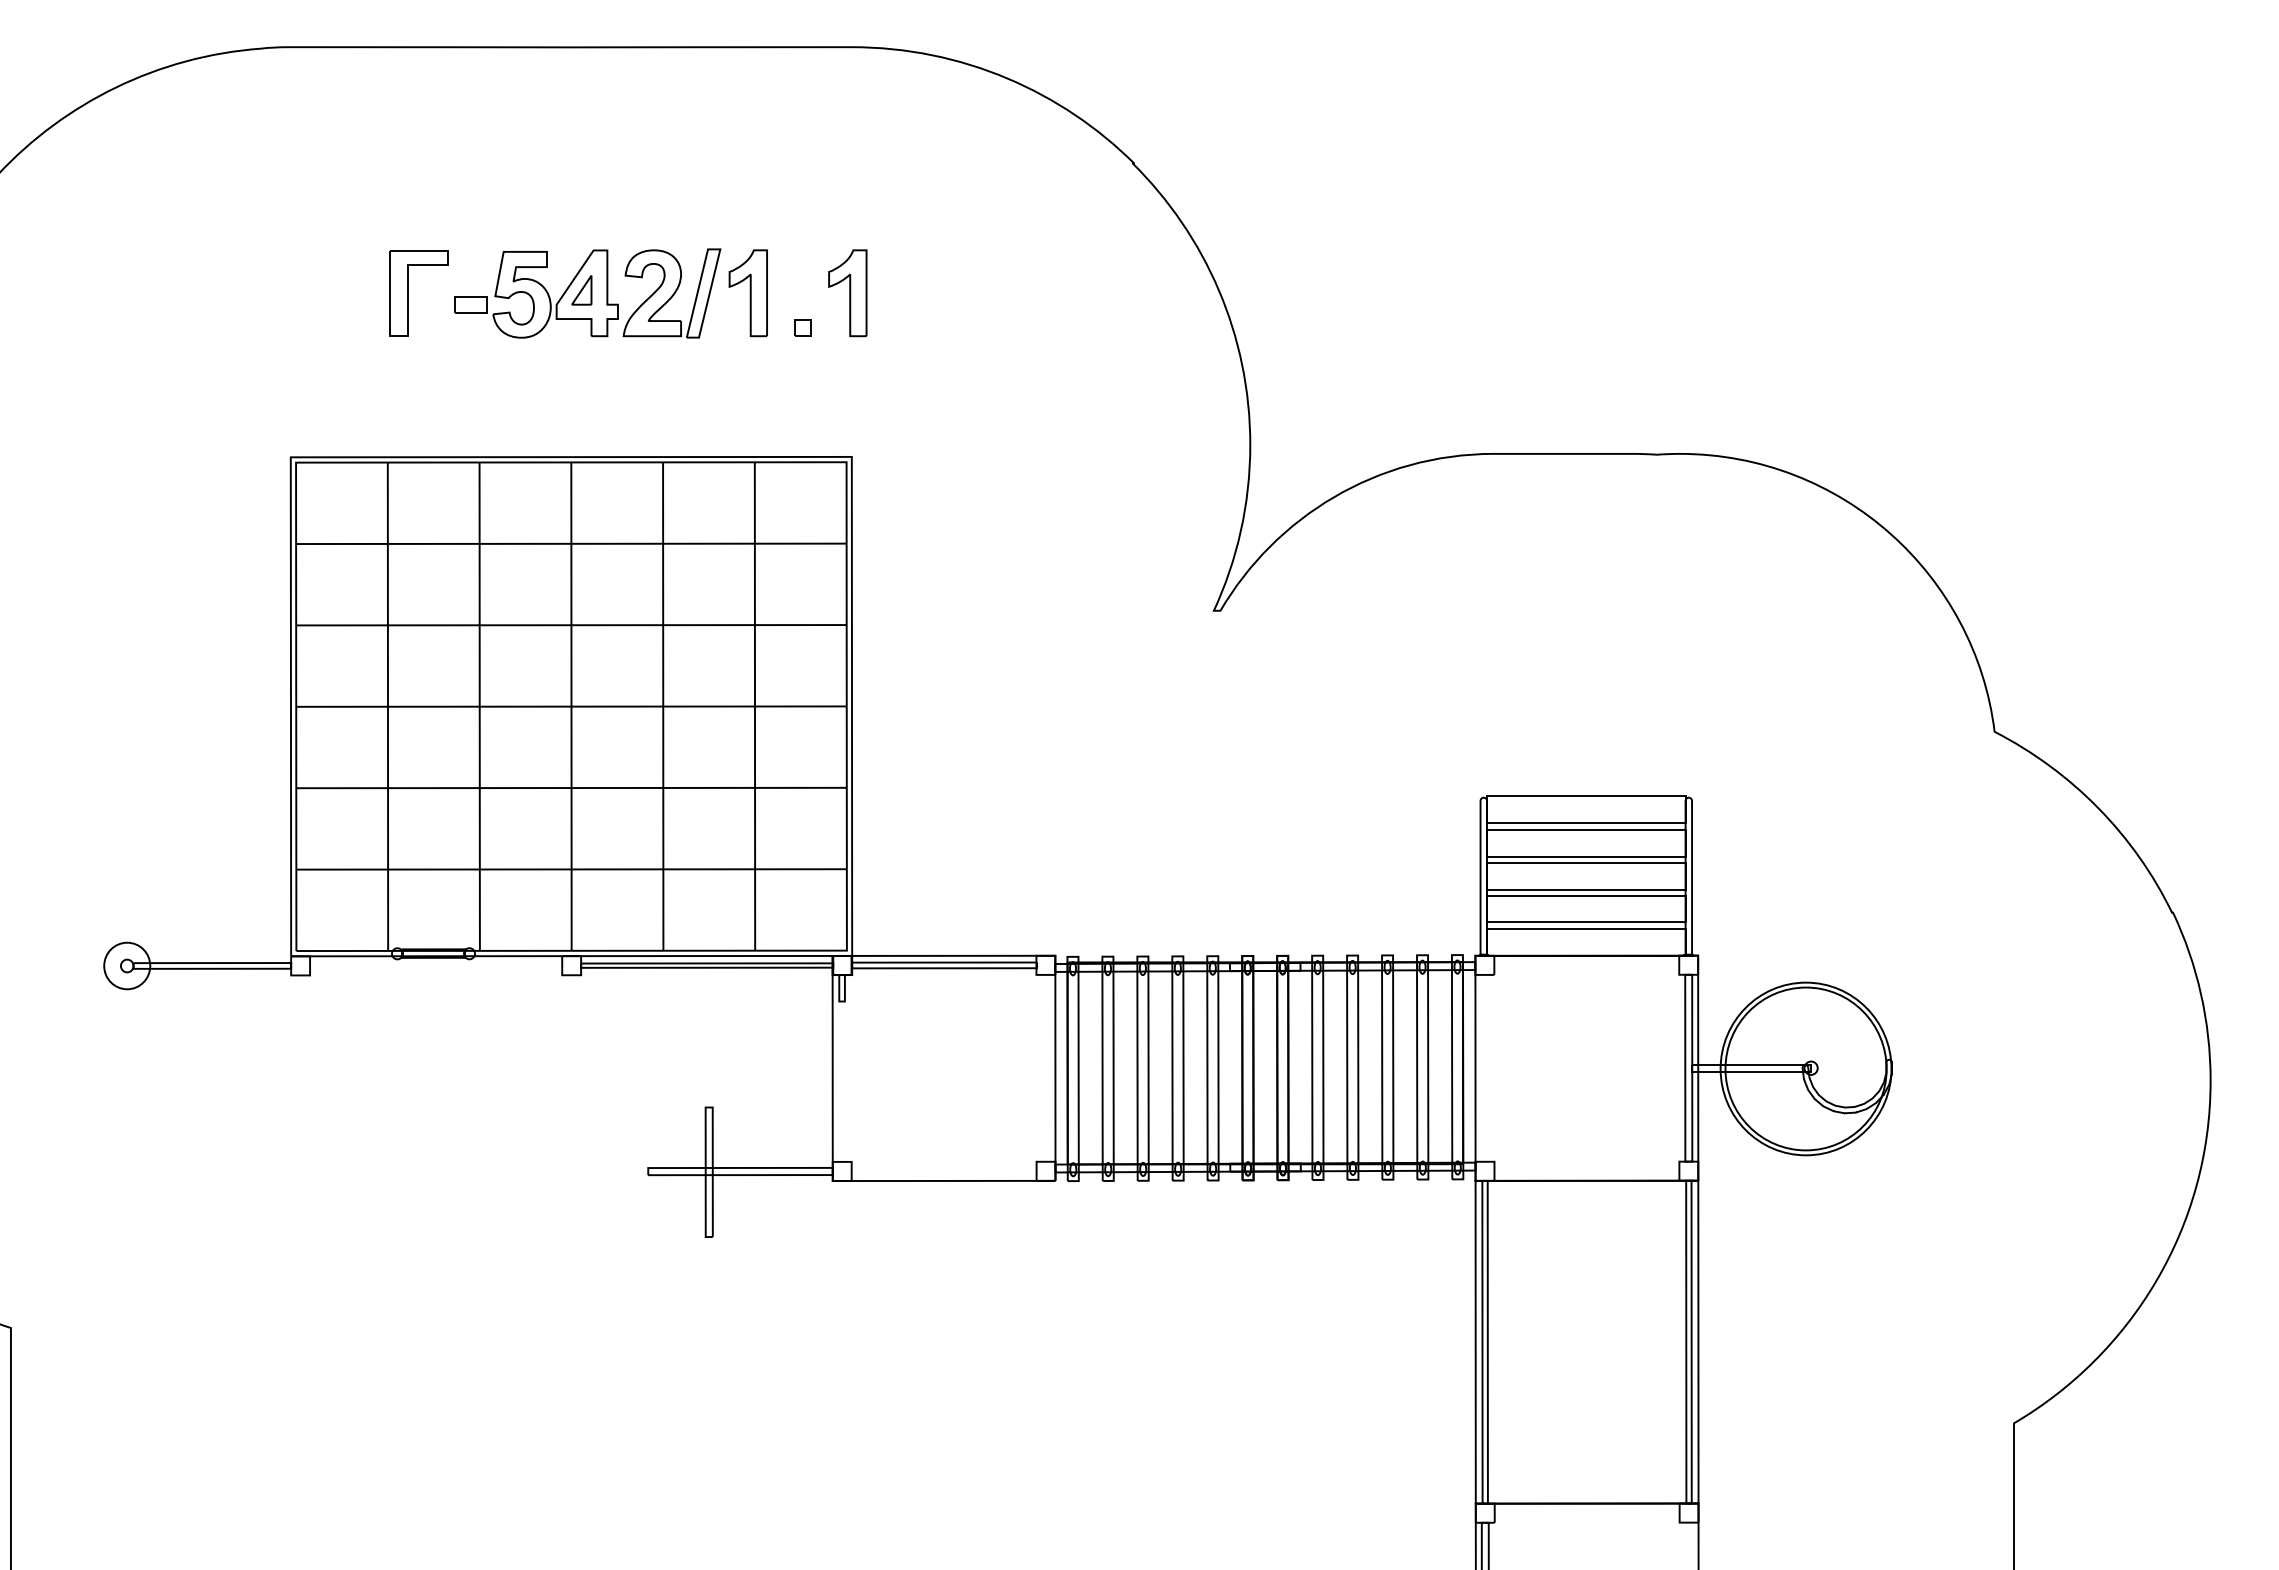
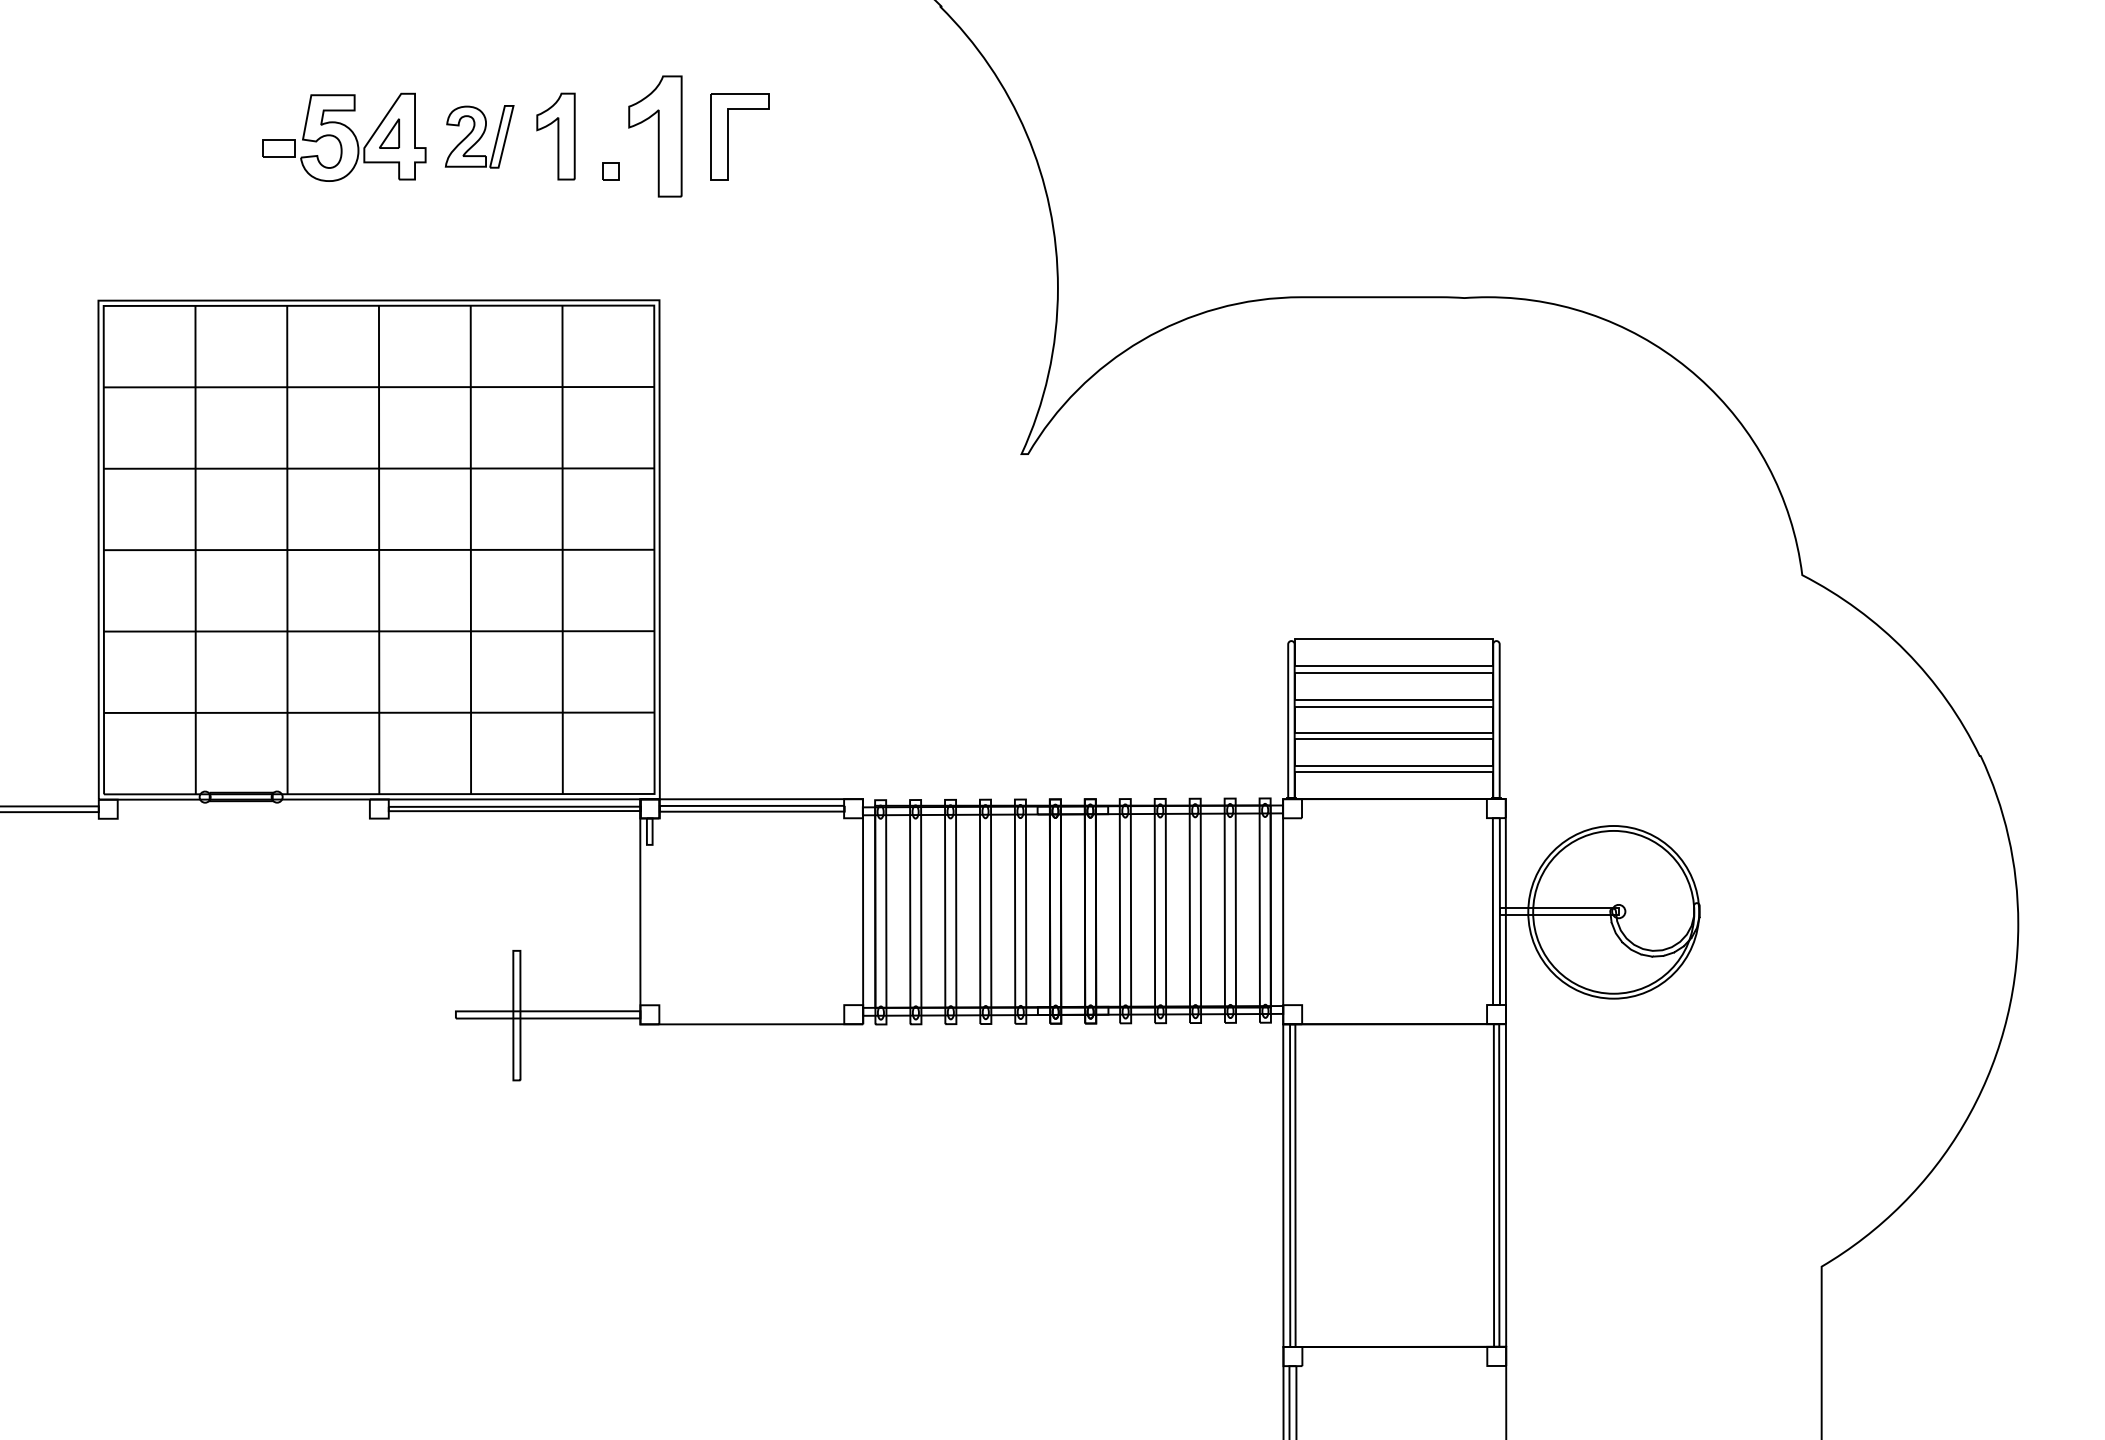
part: (408, 293) -> (729, 136), moved
part: (671, 293) -> (479, 136), size x0.7
part: (847, 293) -> (655, 136), size x1.4

